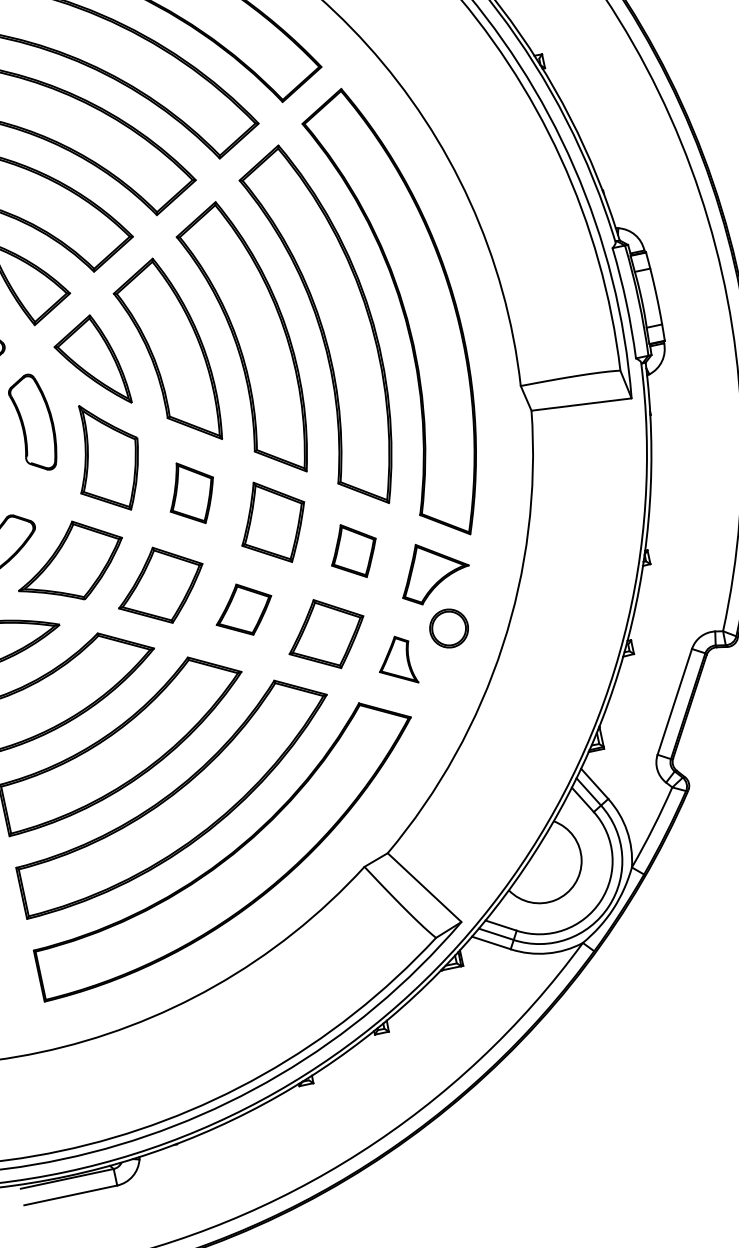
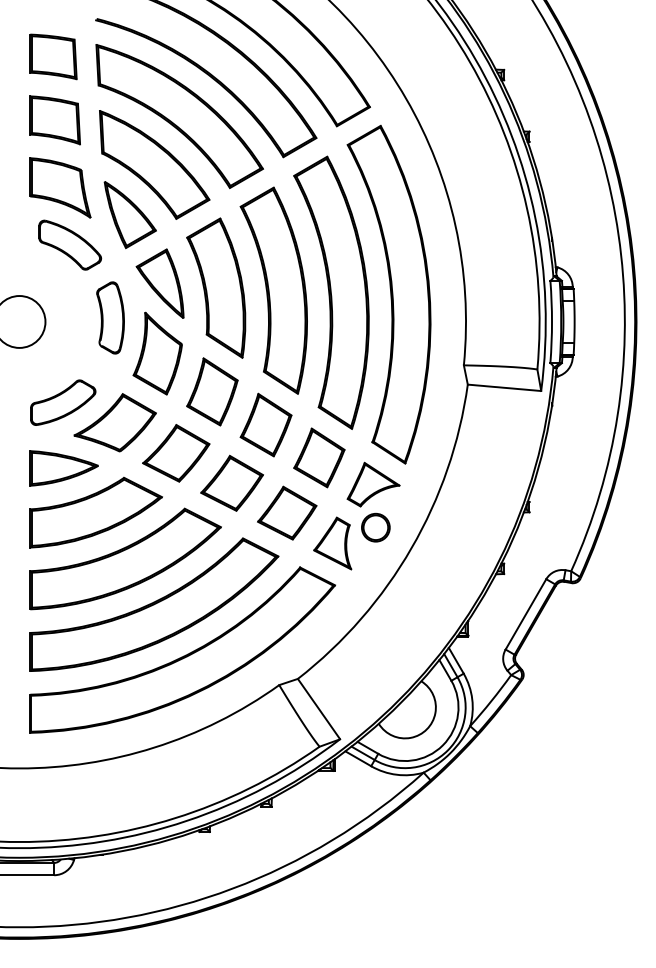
part: (191, 492) -> (212, 391), size x1.43
part: (353, 550) -> (319, 457), size x1.43
part: (242, 609) -> (231, 482), size x1.43
part: (395, 662) -> (332, 543), size x1.43

